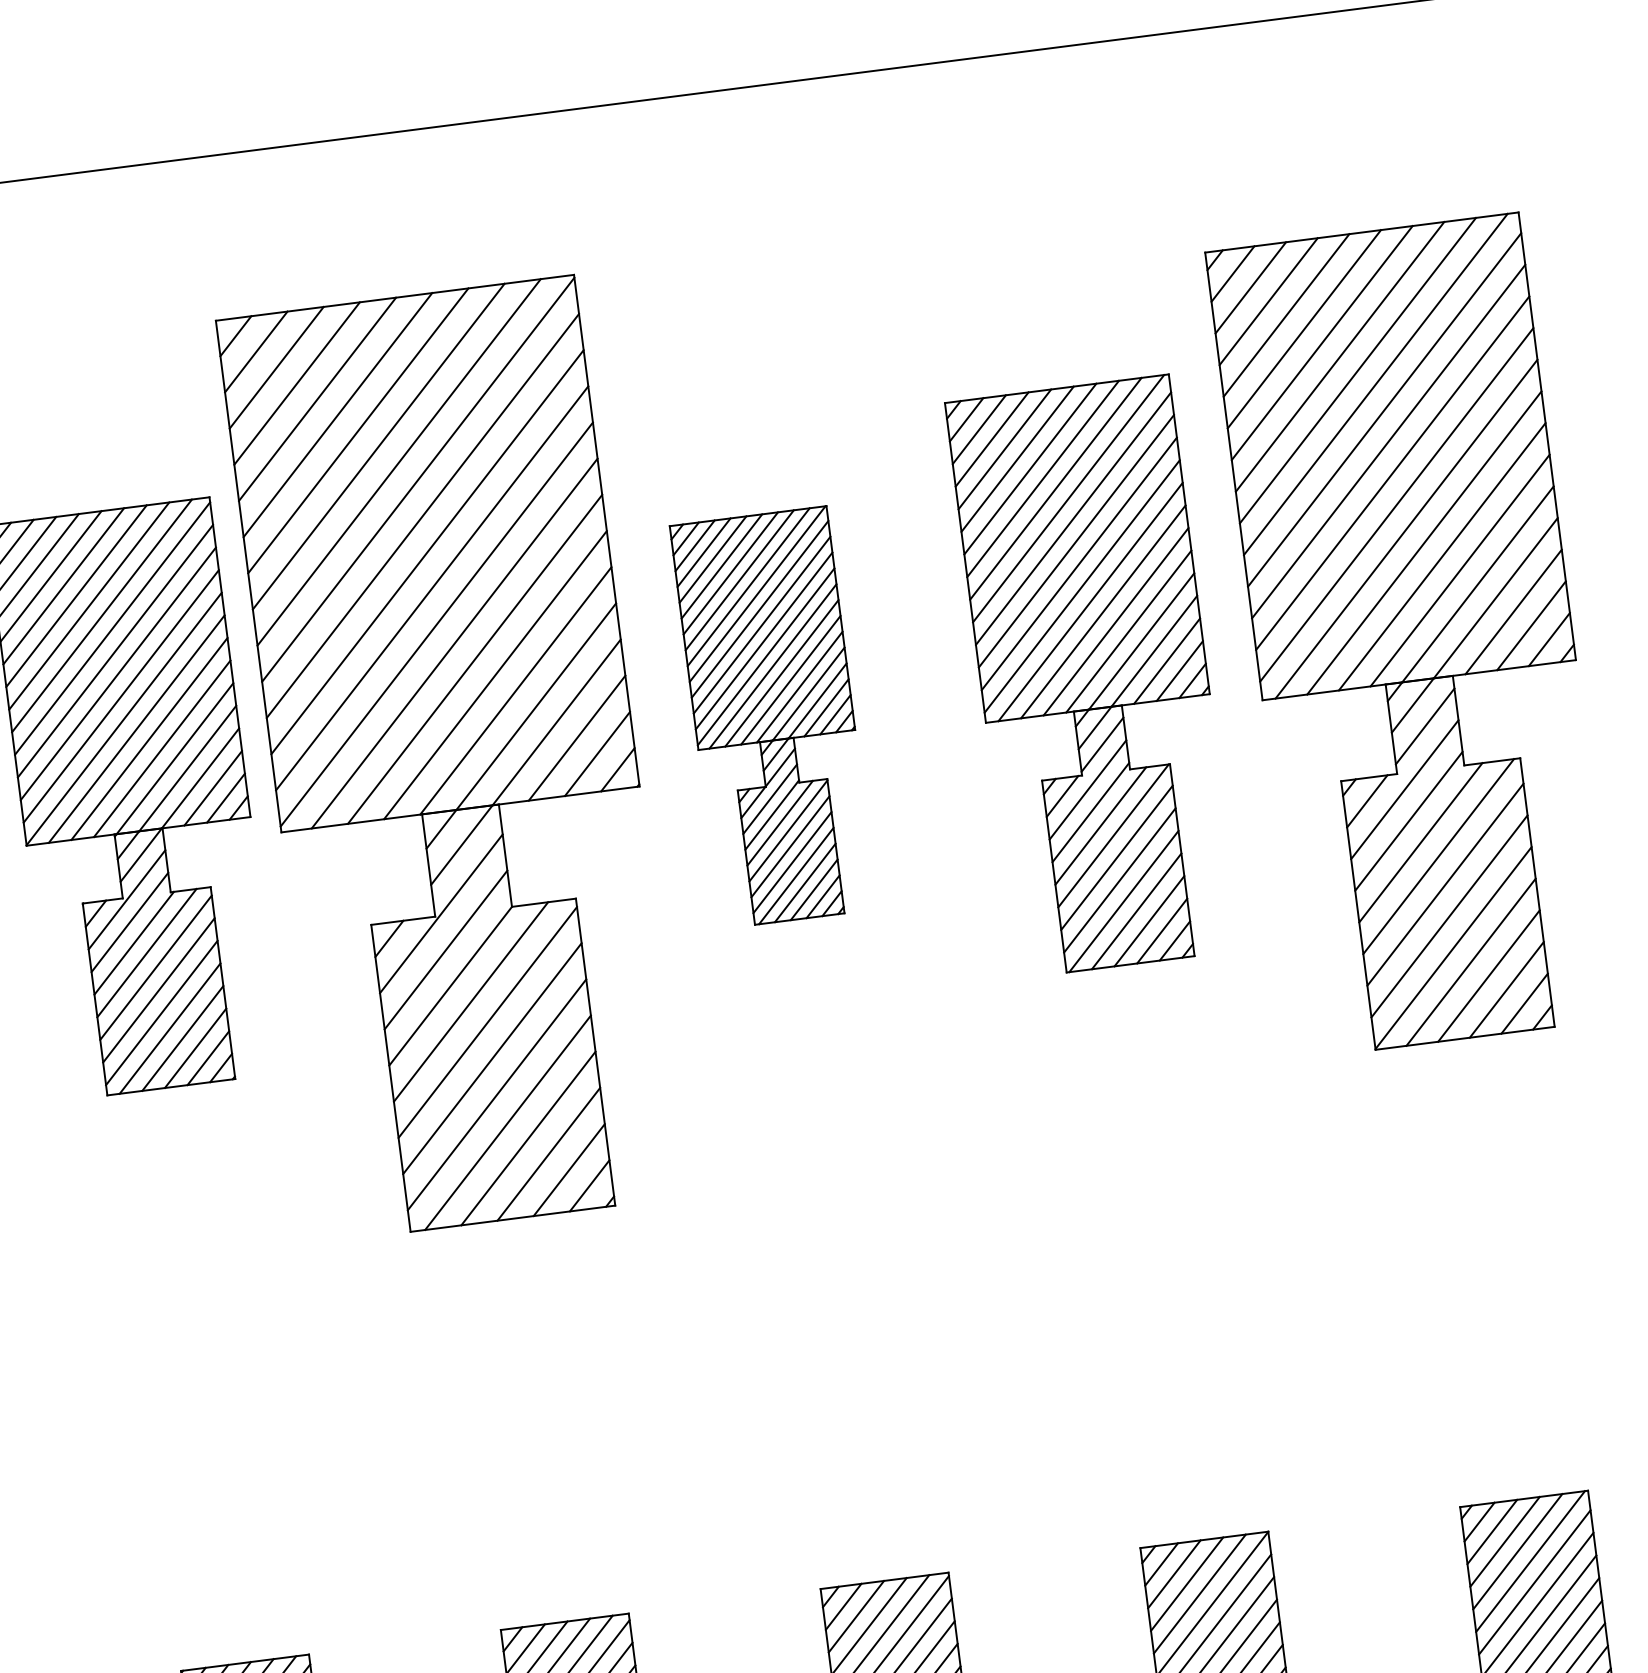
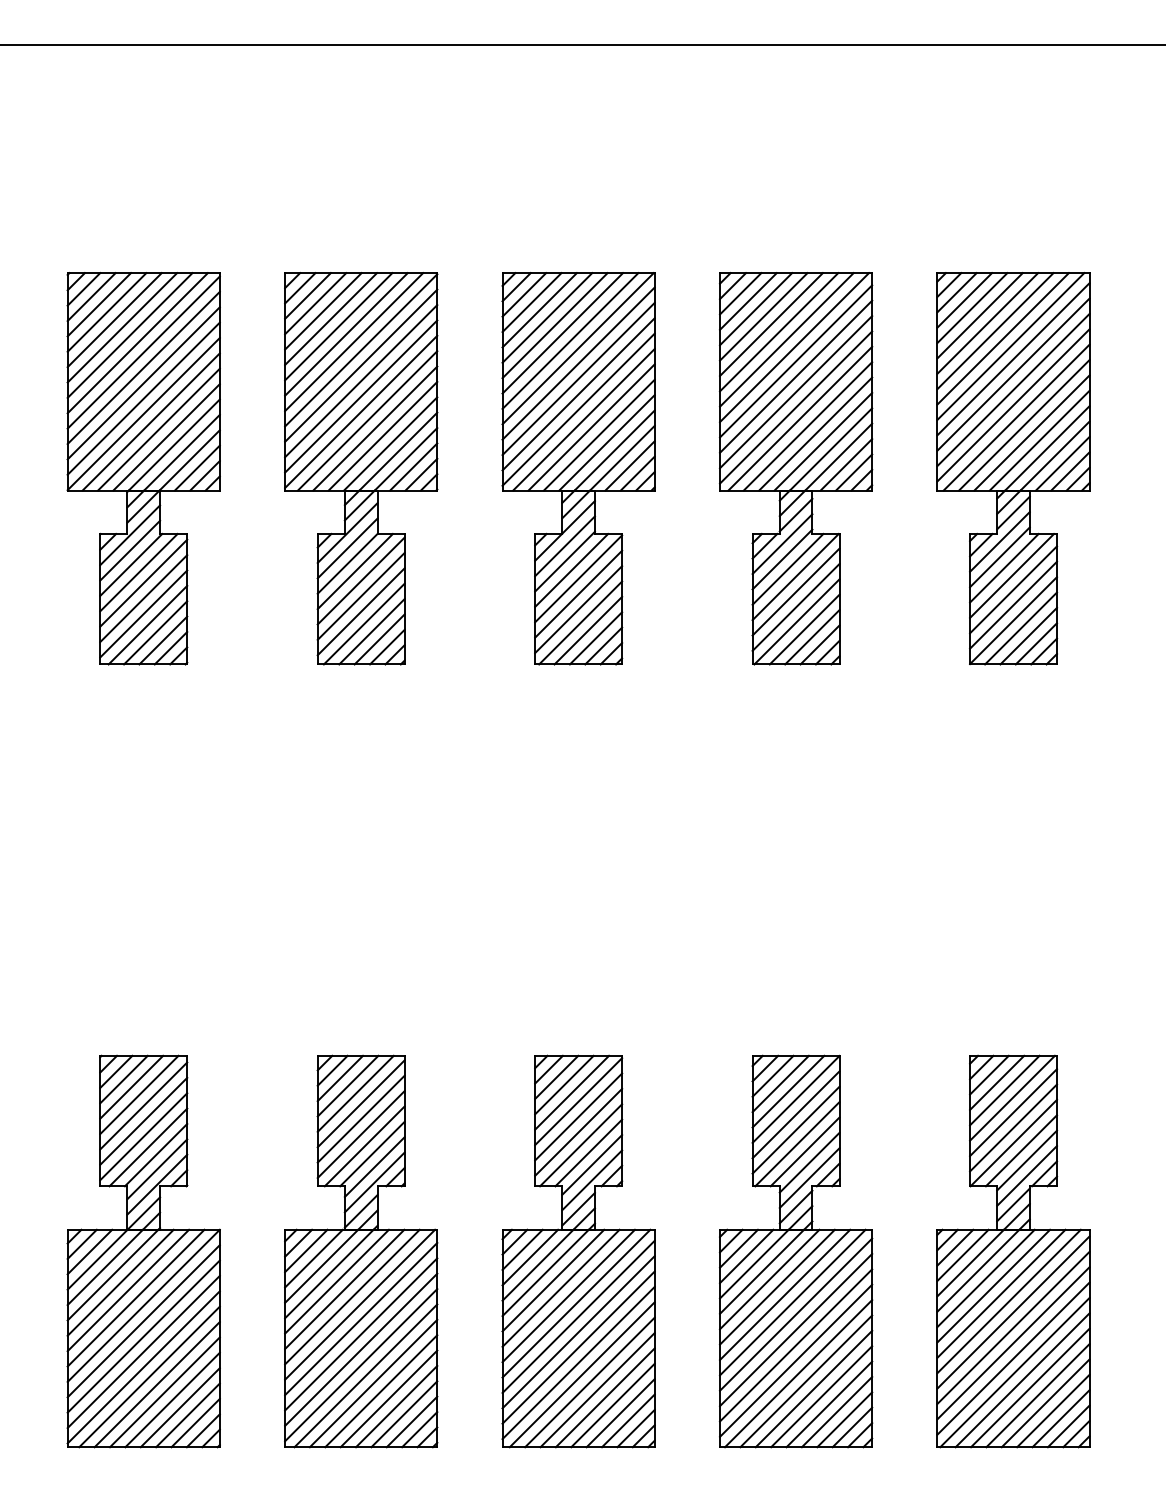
part: (1413, 635) -> (1013, 468), size x0.71
part: (773, 717) -> (578, 468), size x1.43
part: (454, 758) -> (361, 468), size x0.62

